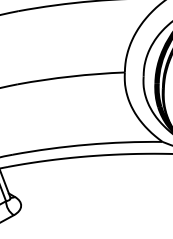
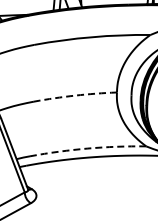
arc: (71, 76) -> (75, 95), solid -> dashed
arc: (86, 144) -> (87, 148), solid -> dashed

